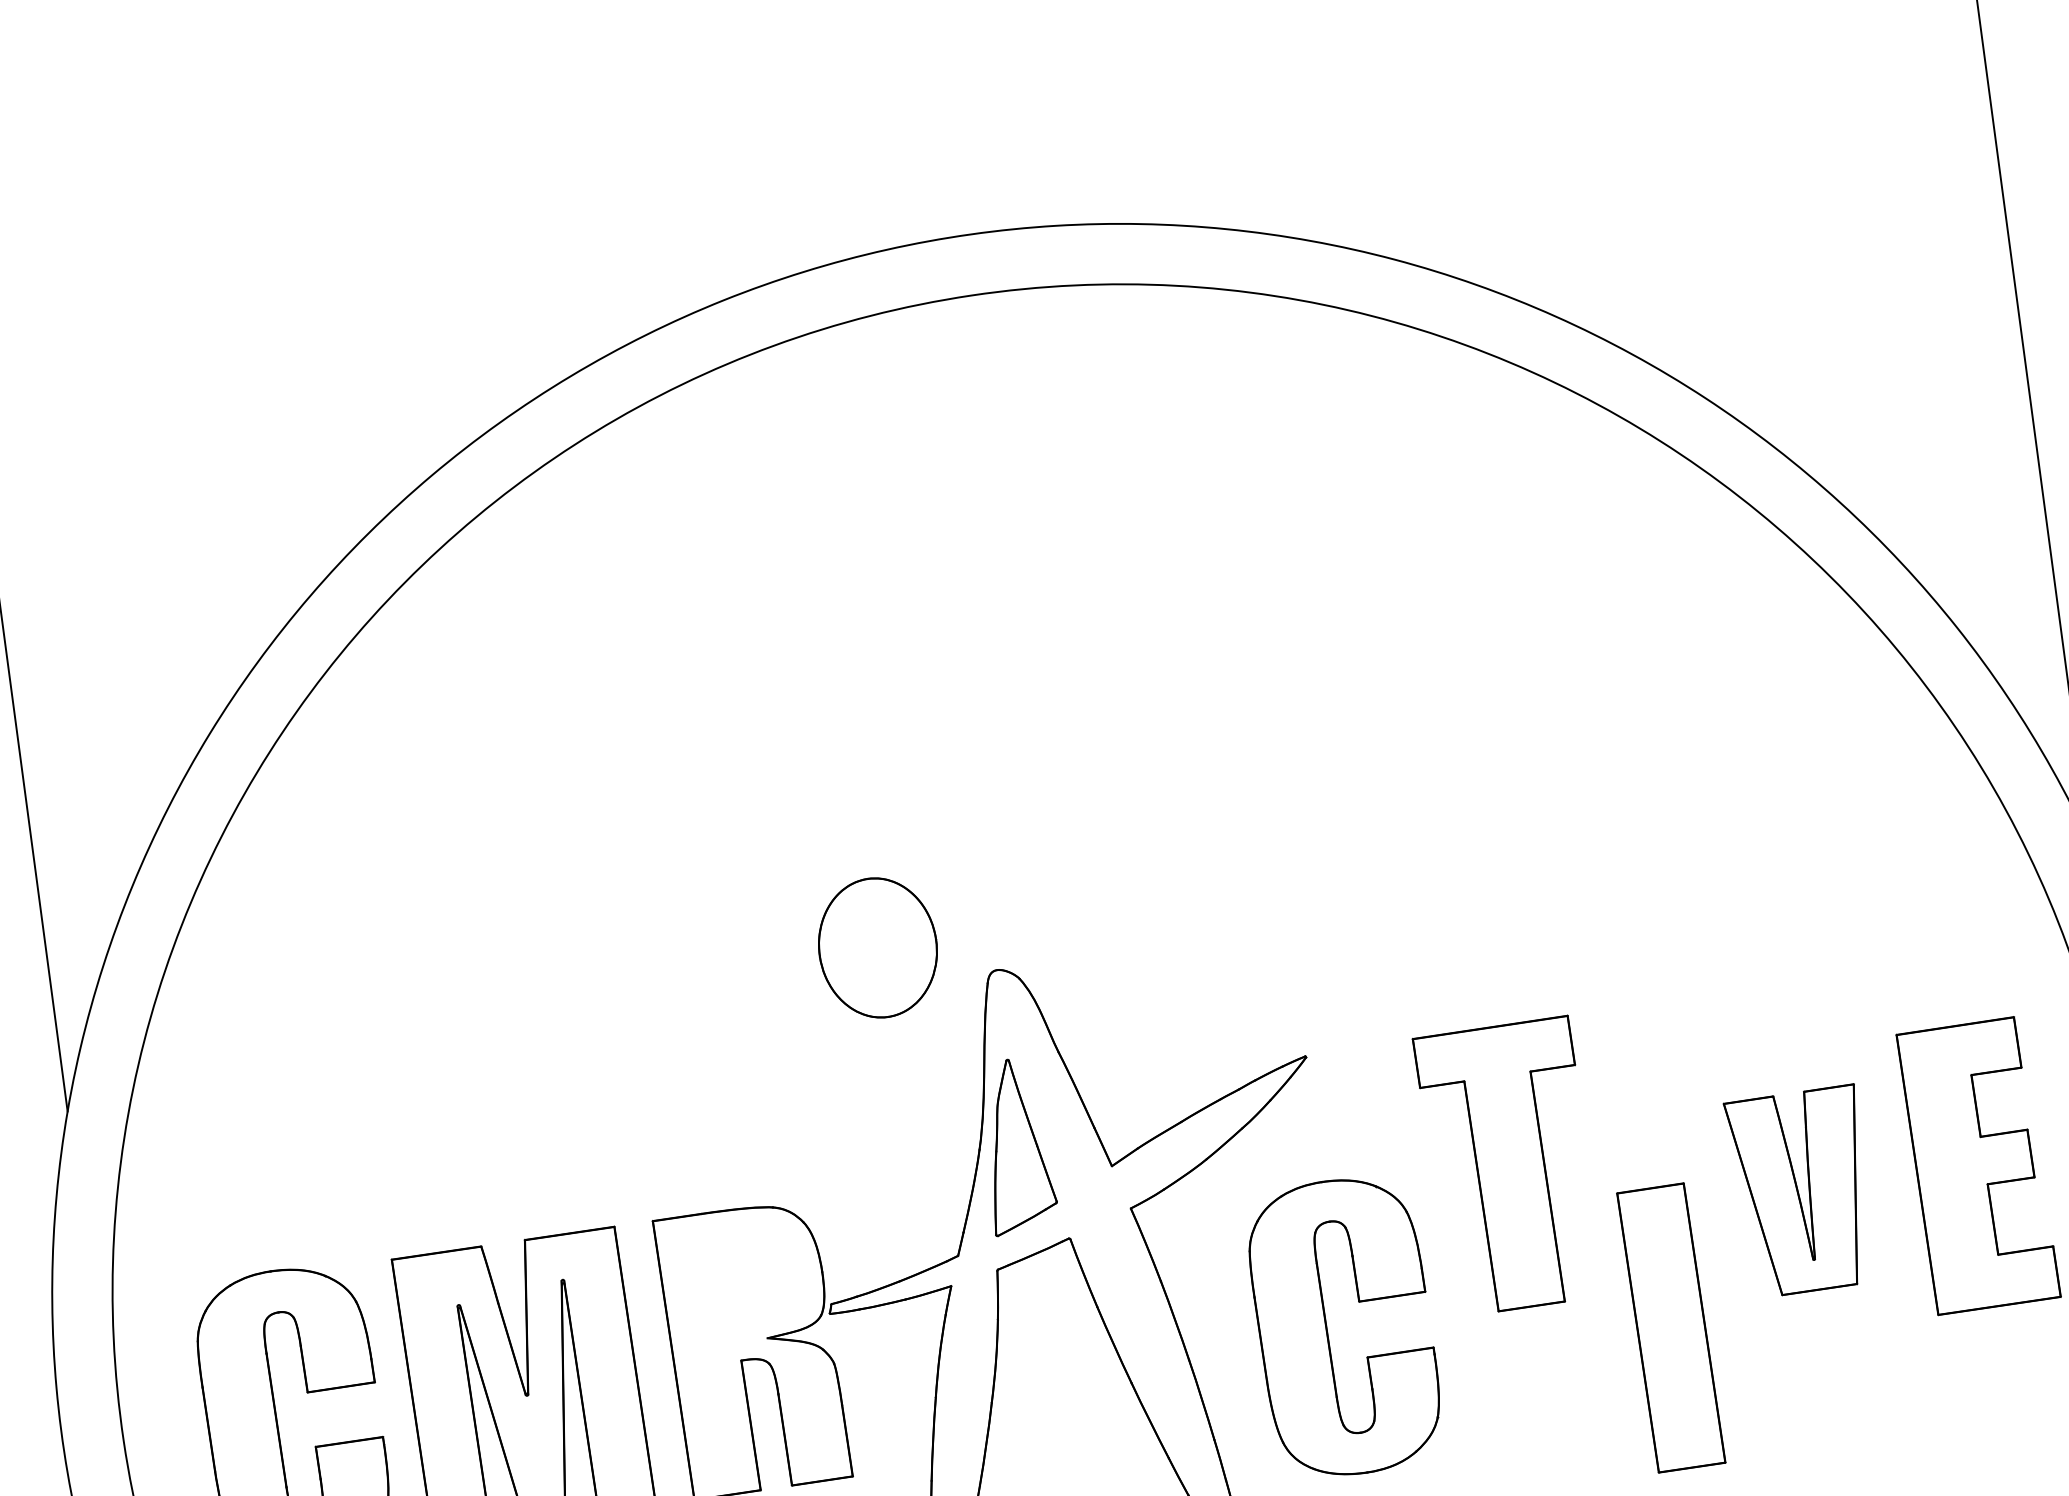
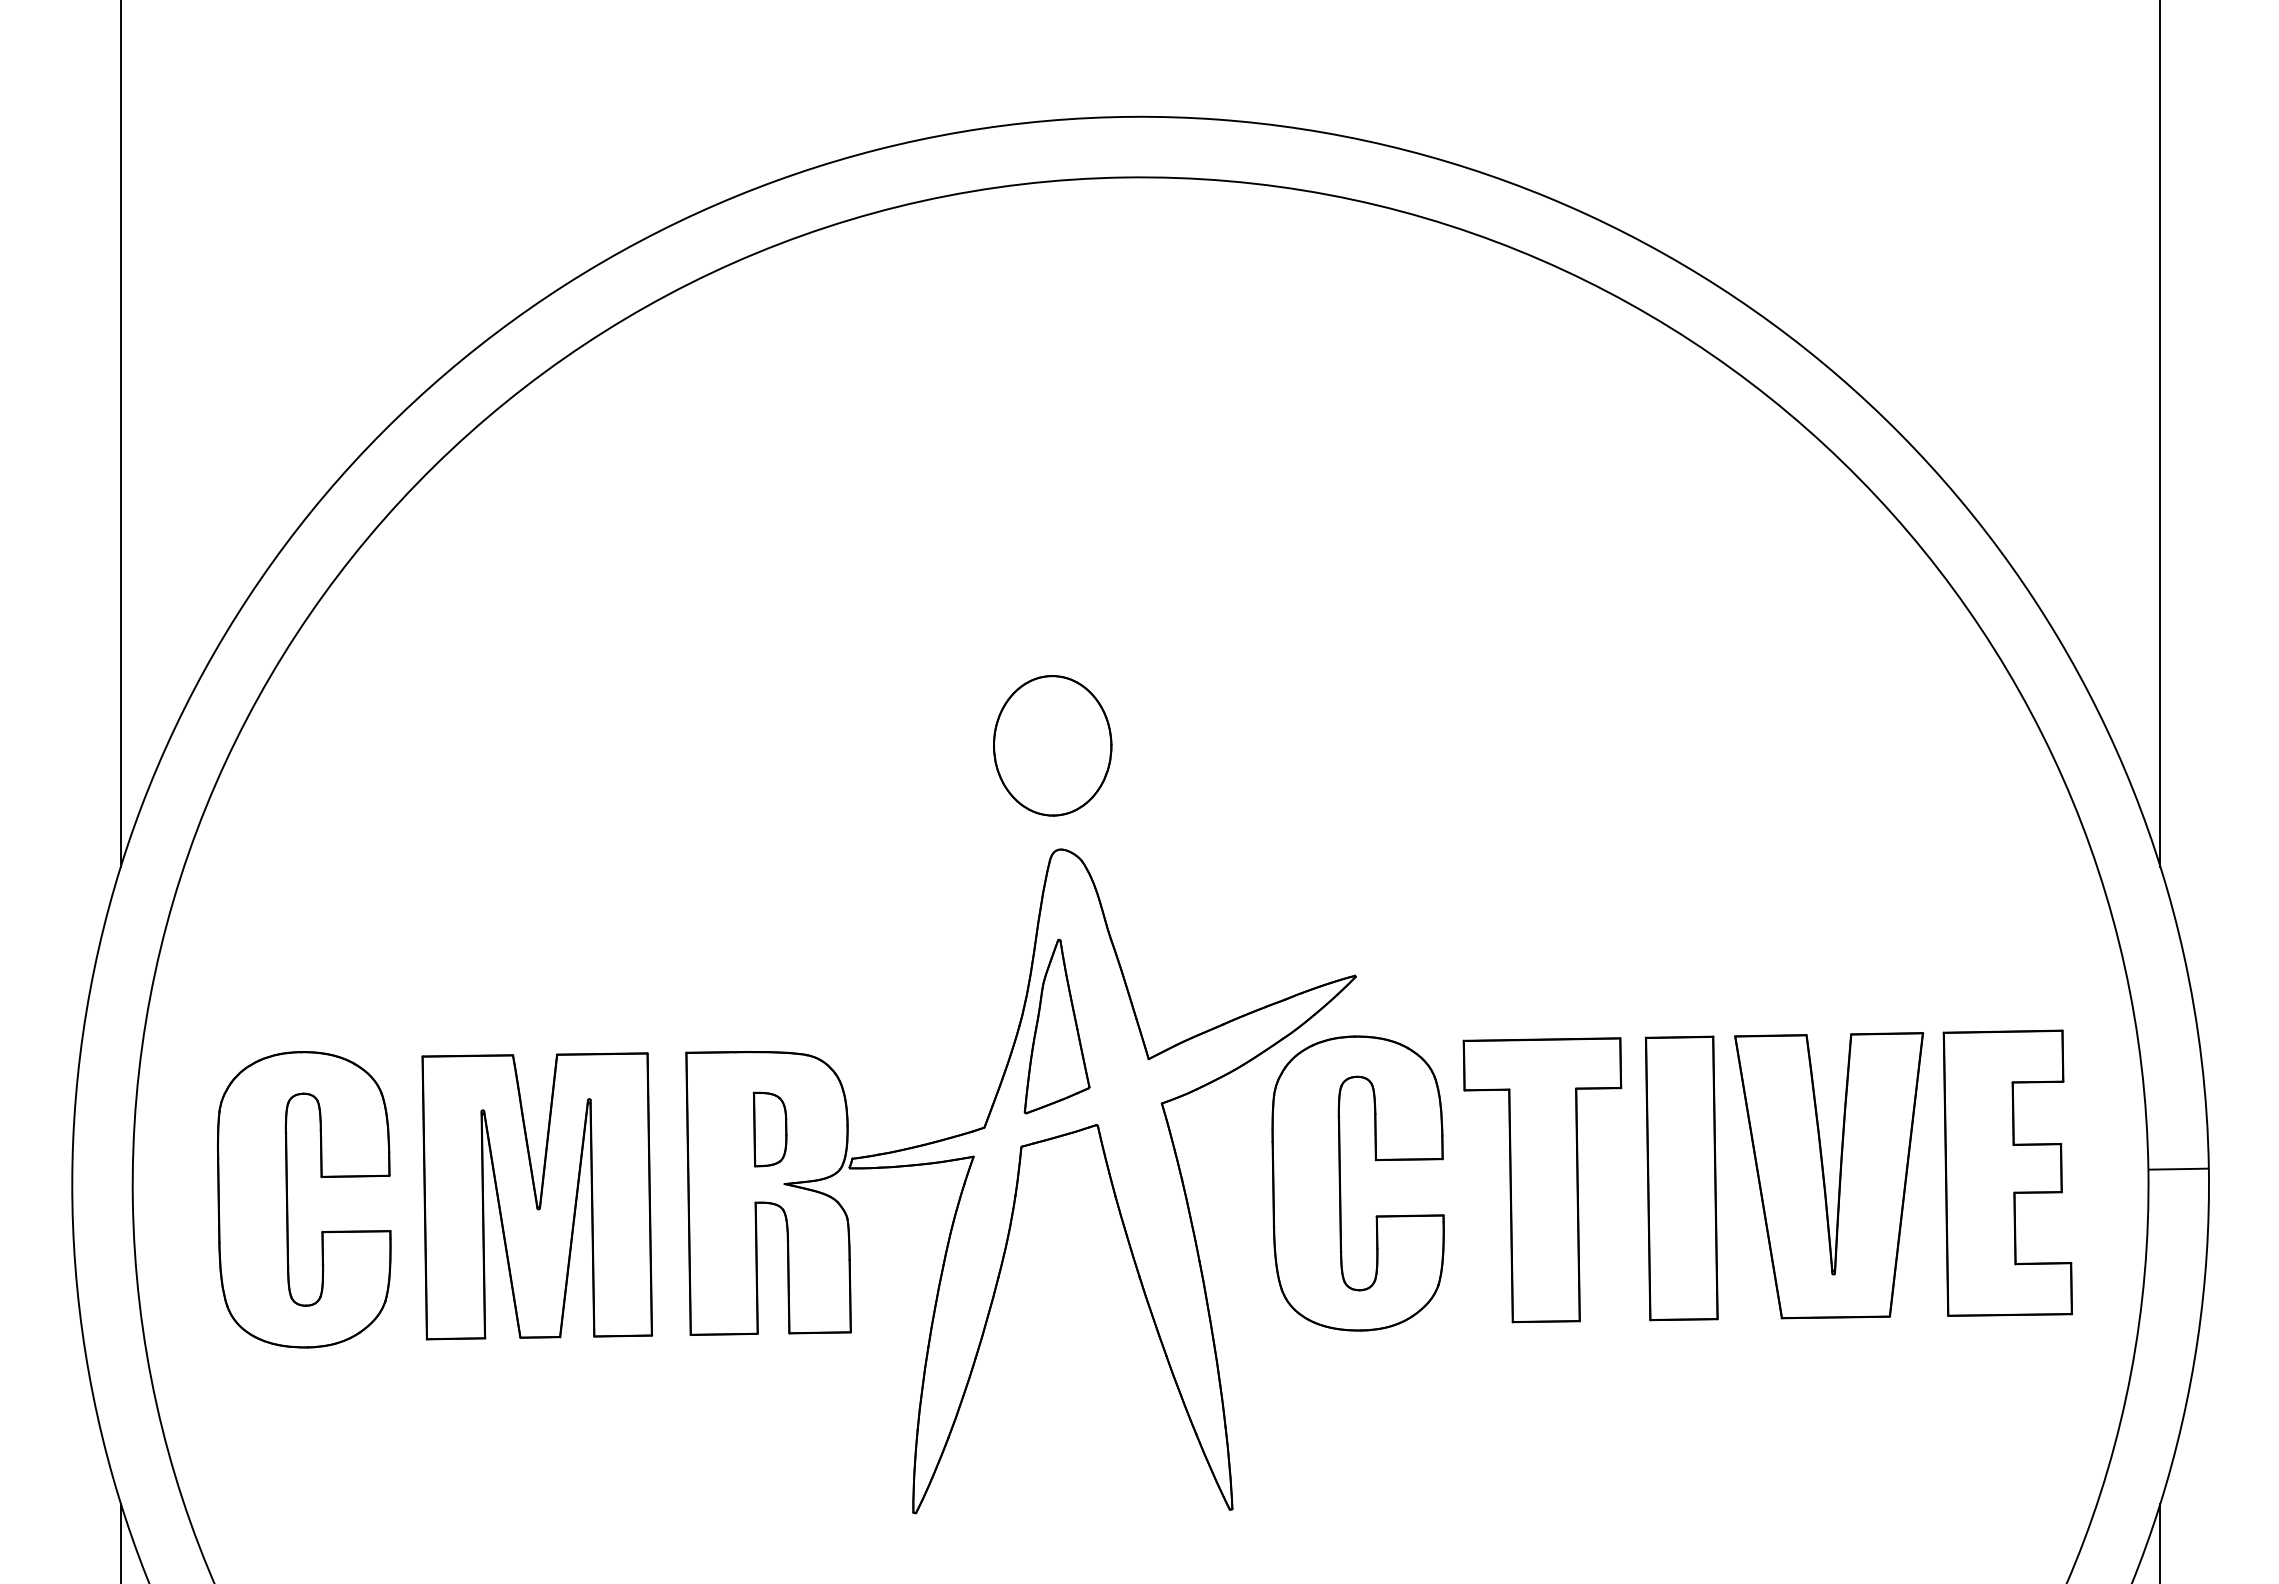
part: (877, 947) -> (1052, 745), moved
part: (1509, 1167) -> (1542, 1180), moved
part: (1802, 1191) -> (1829, 1175), size x1.43
part: (745, 1286) -> (769, 1129), added
part: (1671, 1328) -> (1681, 1178), moved
part: (1328, 1334) -> (1341, 1188), moved

